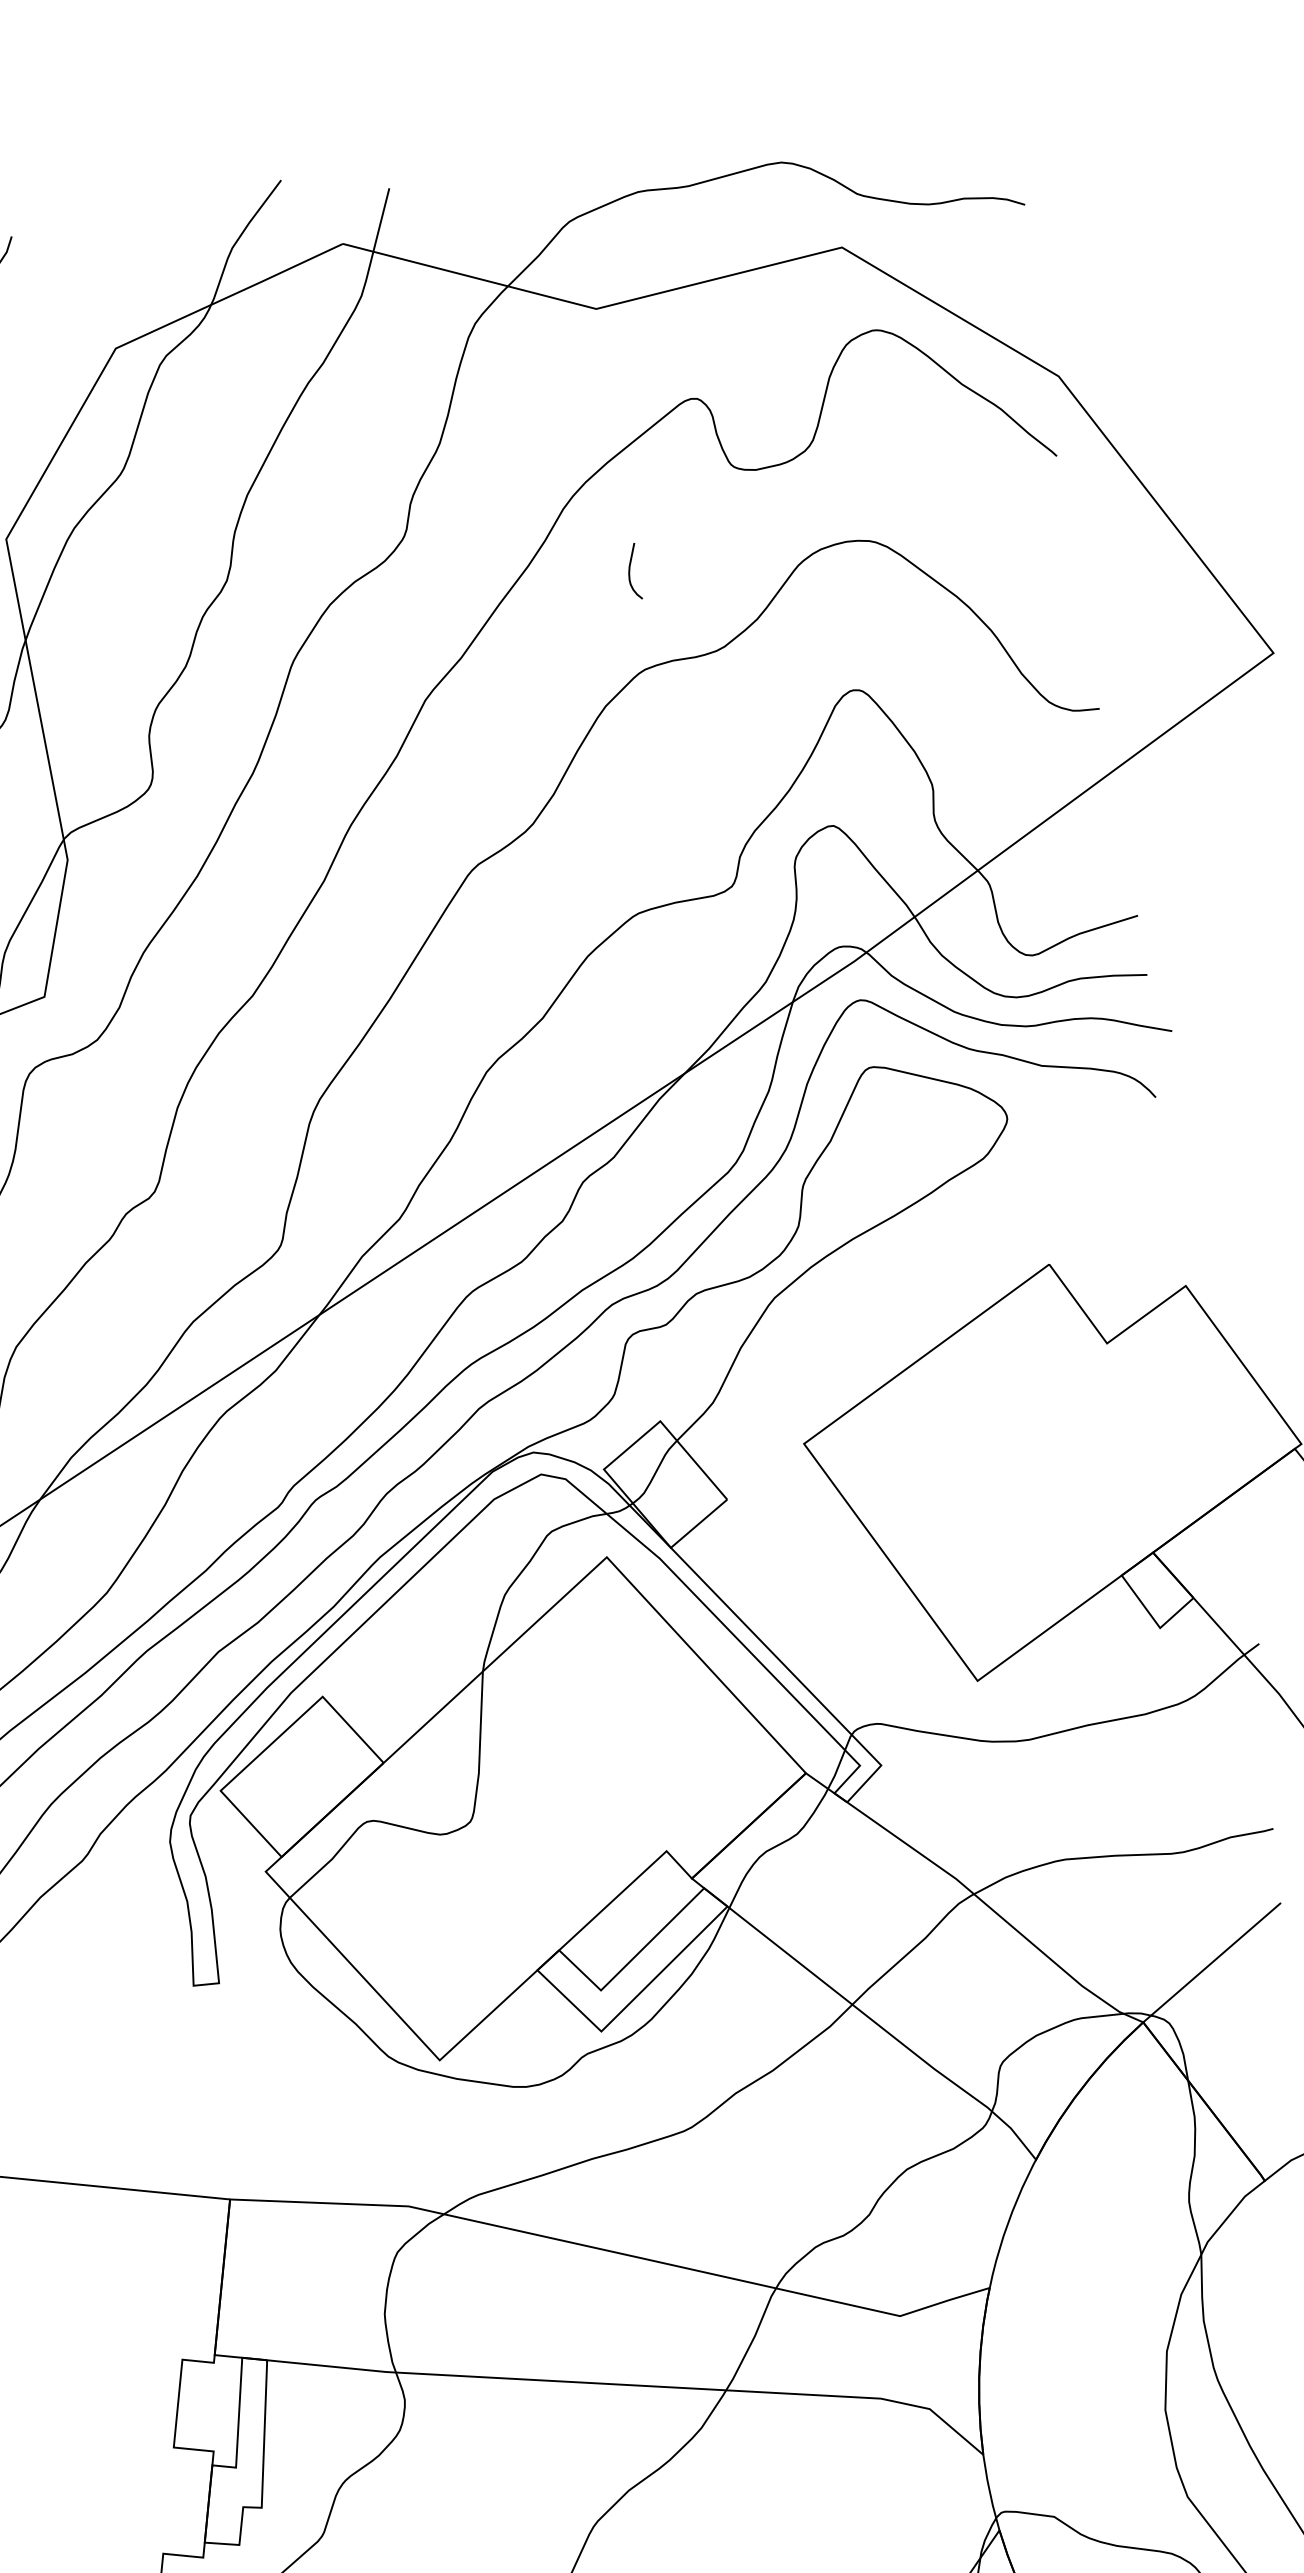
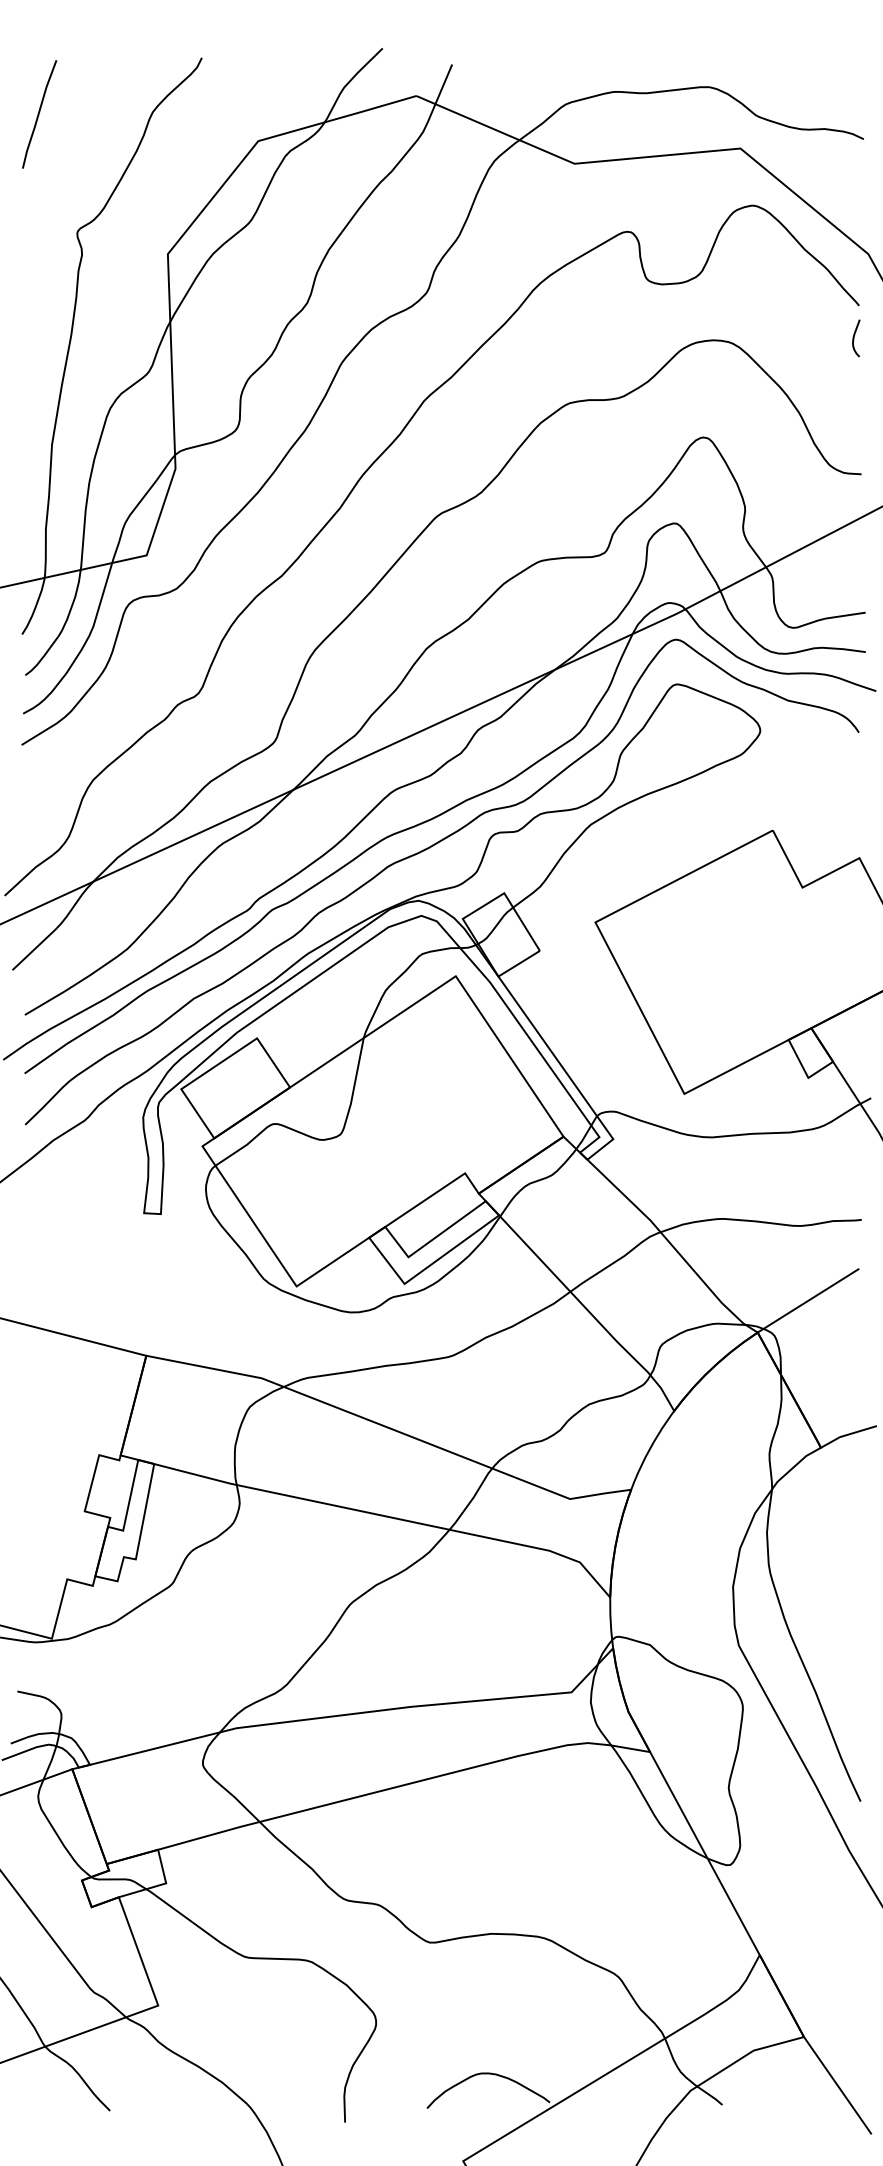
curve: (630, 572) -> (854, 338), moved

